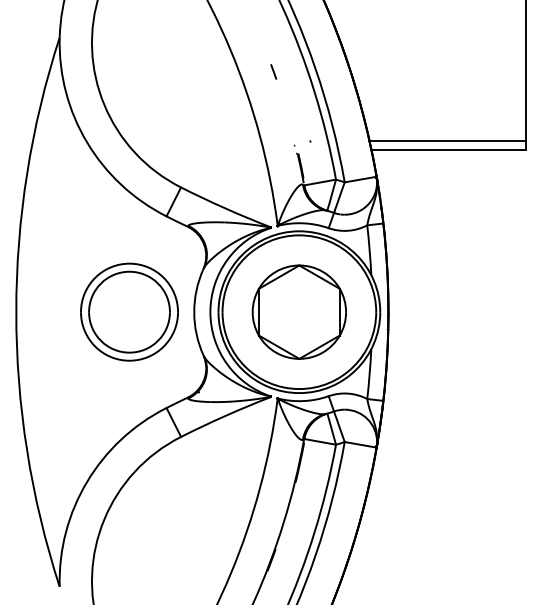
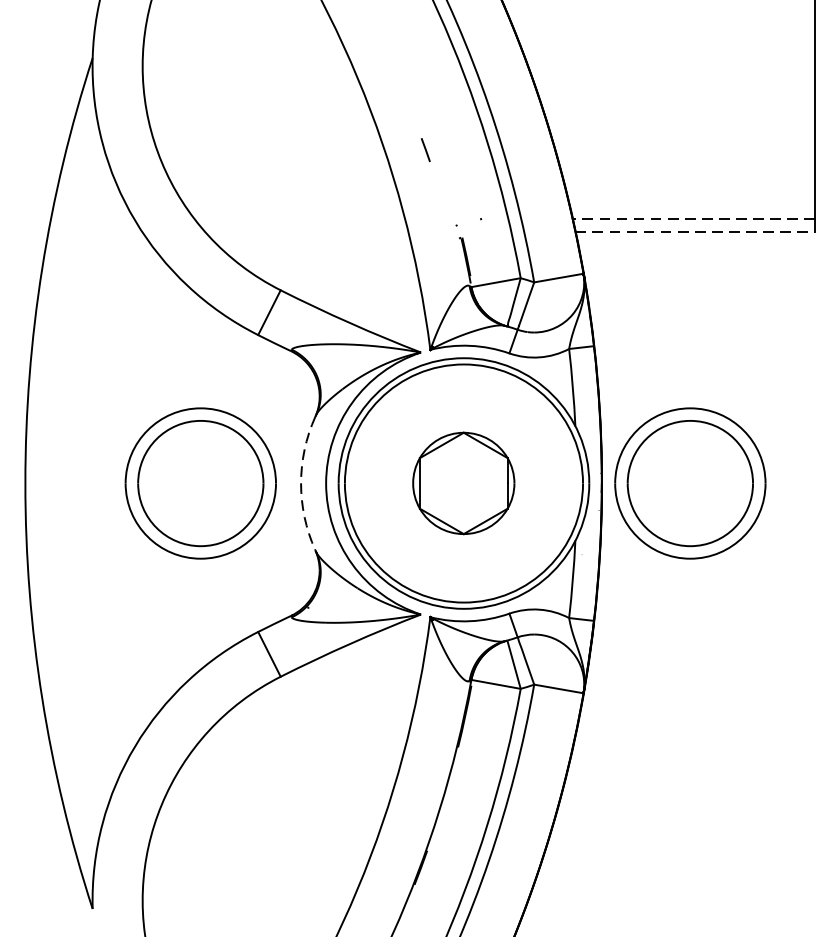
line: (273, 71) -> (425, 149), moved
line: (447, 141) -> (693, 219), solid -> dashed
line: (449, 150) -> (696, 233), solid -> dashed
part: (298, 311) -> (462, 482), size x0.7
part: (445, 311) -> (690, 482), added
arc: (194, 312) -> (301, 483), solid -> dashed

